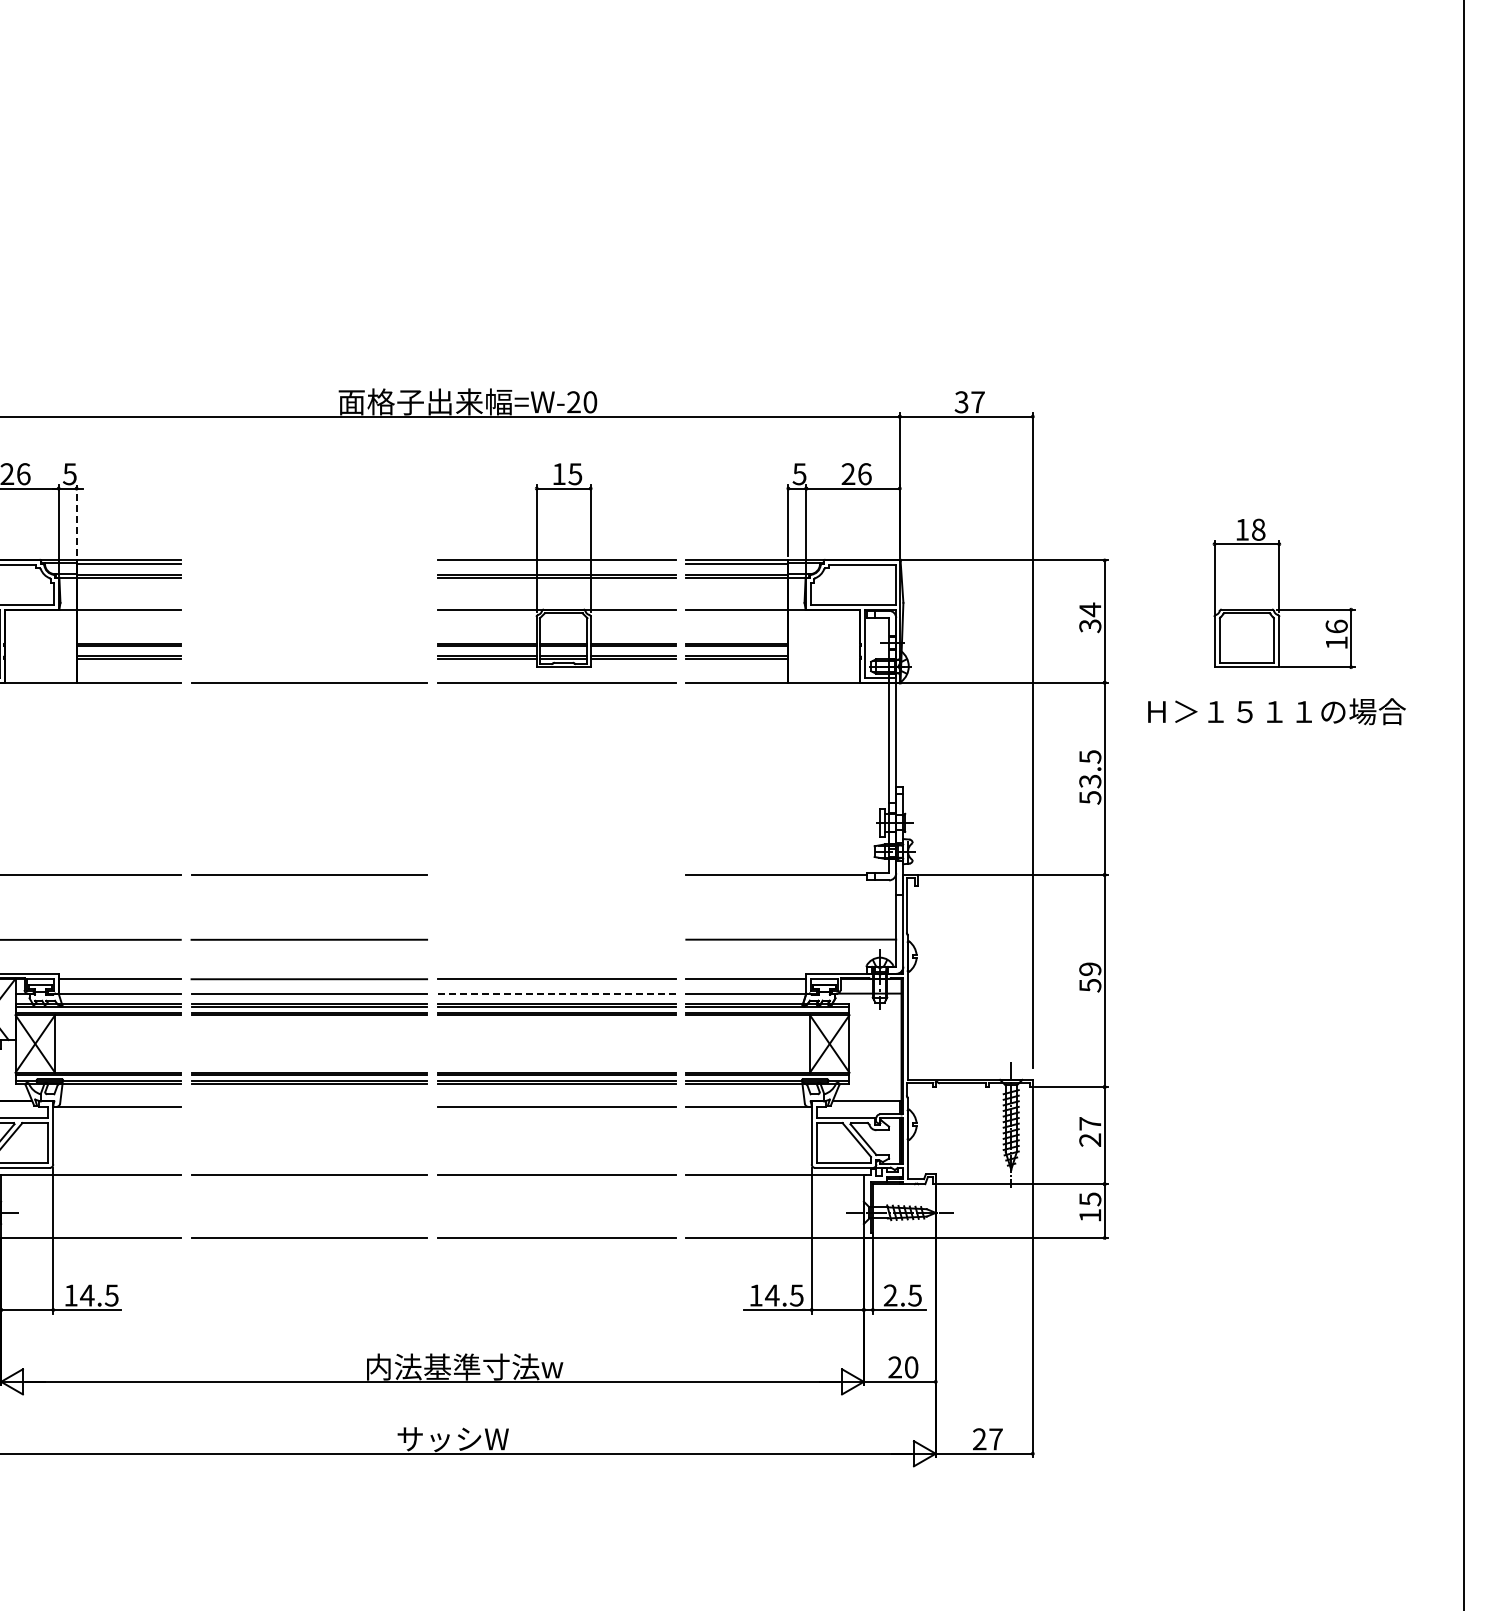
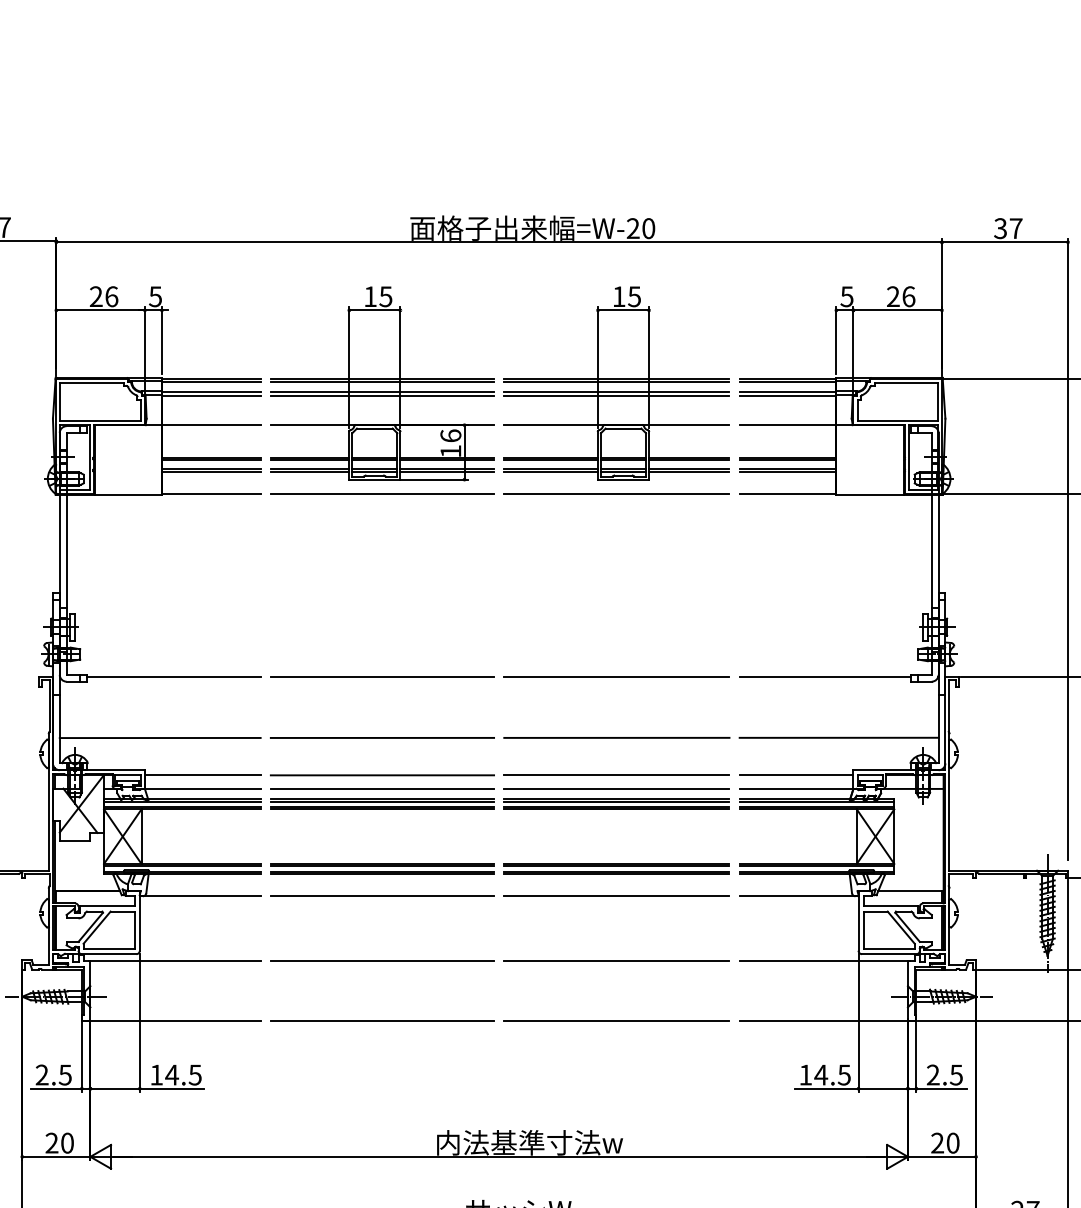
line: (76, 520) -> (161, 340), dashed -> solid
line: (556, 564) -> (616, 382), added
part: (309, 565) -> (382, 383), added
line: (556, 875) -> (616, 677), added
line: (556, 939) -> (616, 737), added
line: (556, 993) -> (616, 788), dashed -> solid
line: (309, 1106) -> (382, 895), added

